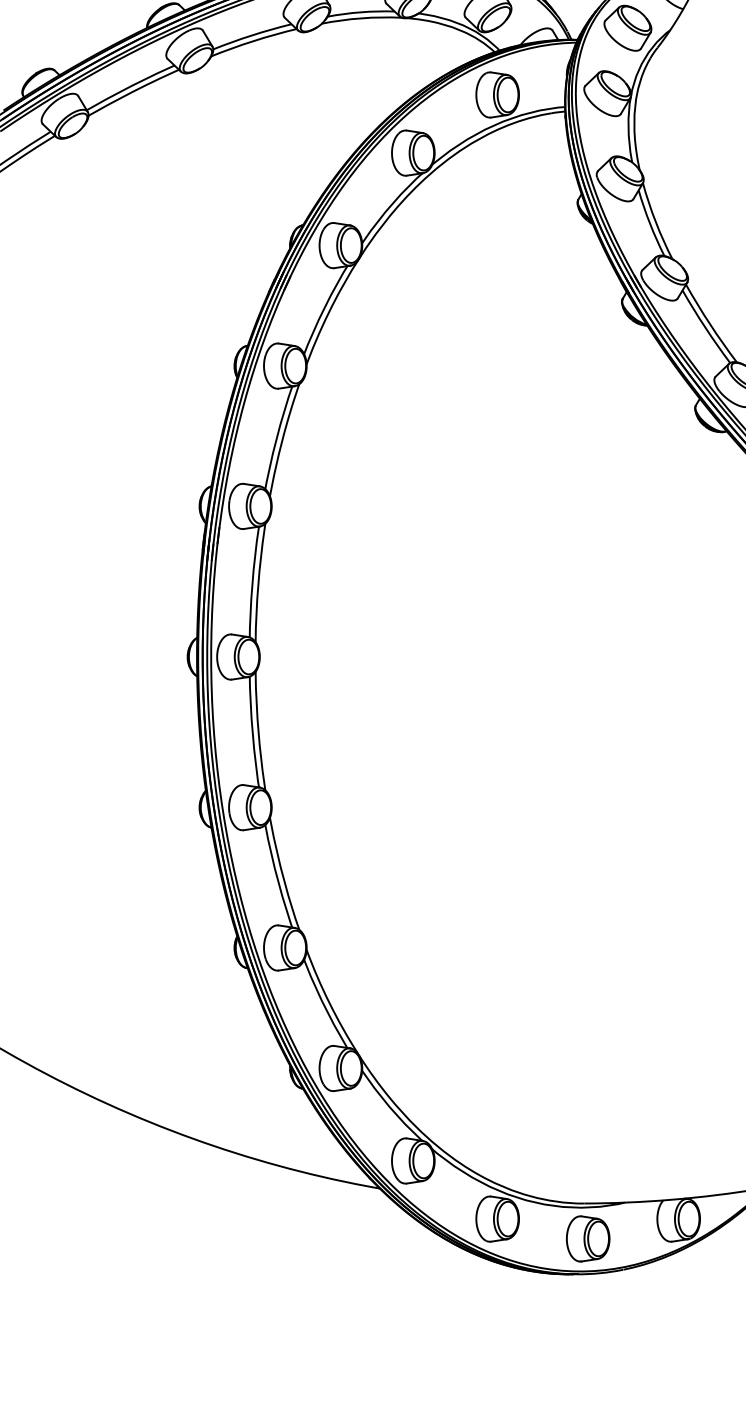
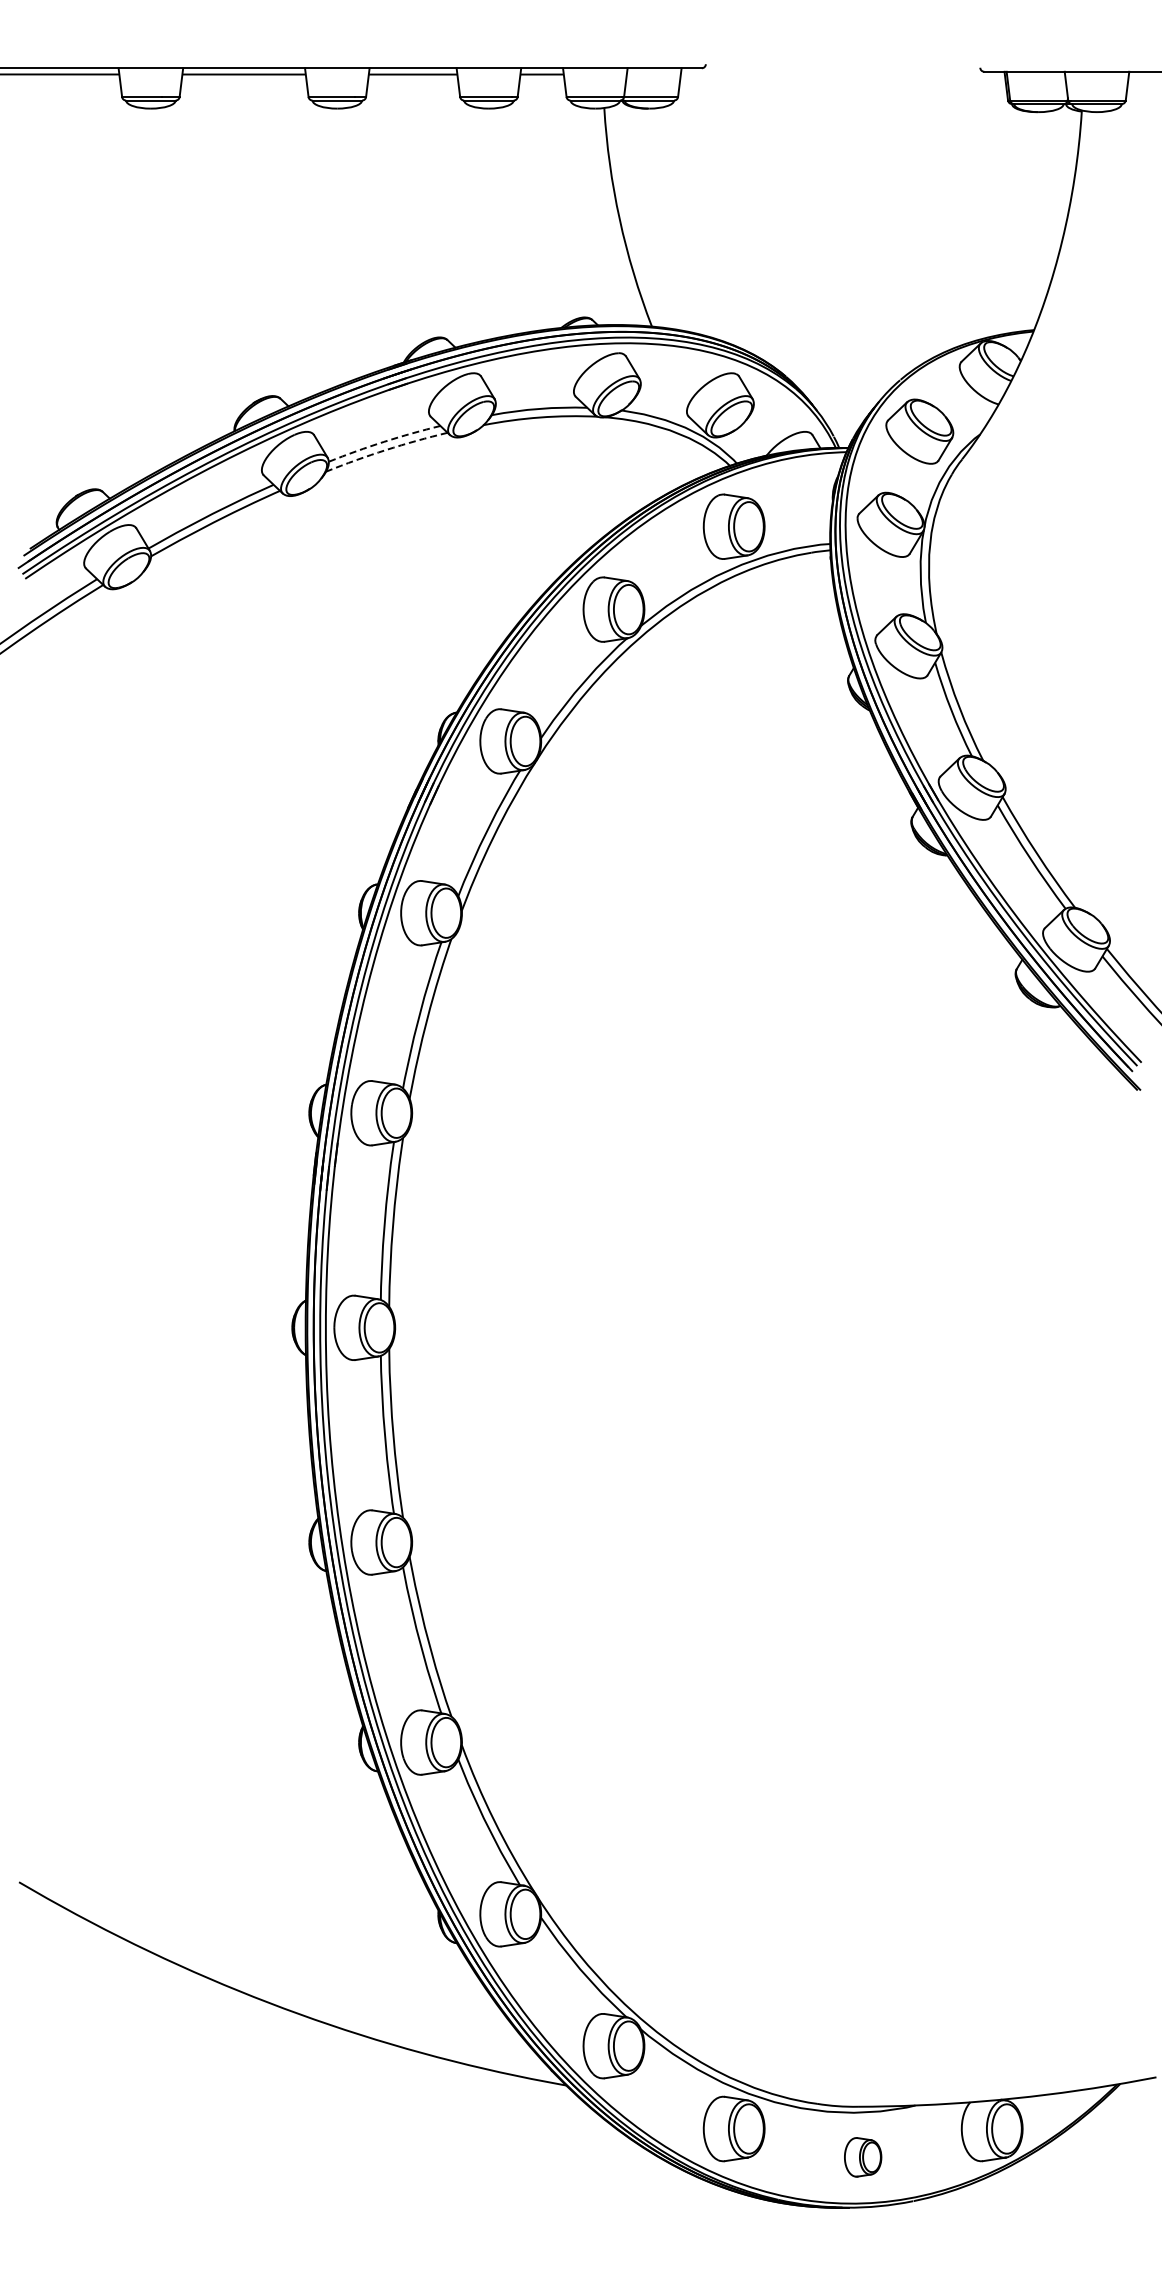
arc: (252, 35) -> (384, 441), solid -> dashed
arc: (253, 41) -> (386, 450), solid -> dashed
part: (587, 1239) -> (862, 2157), size x0.6

